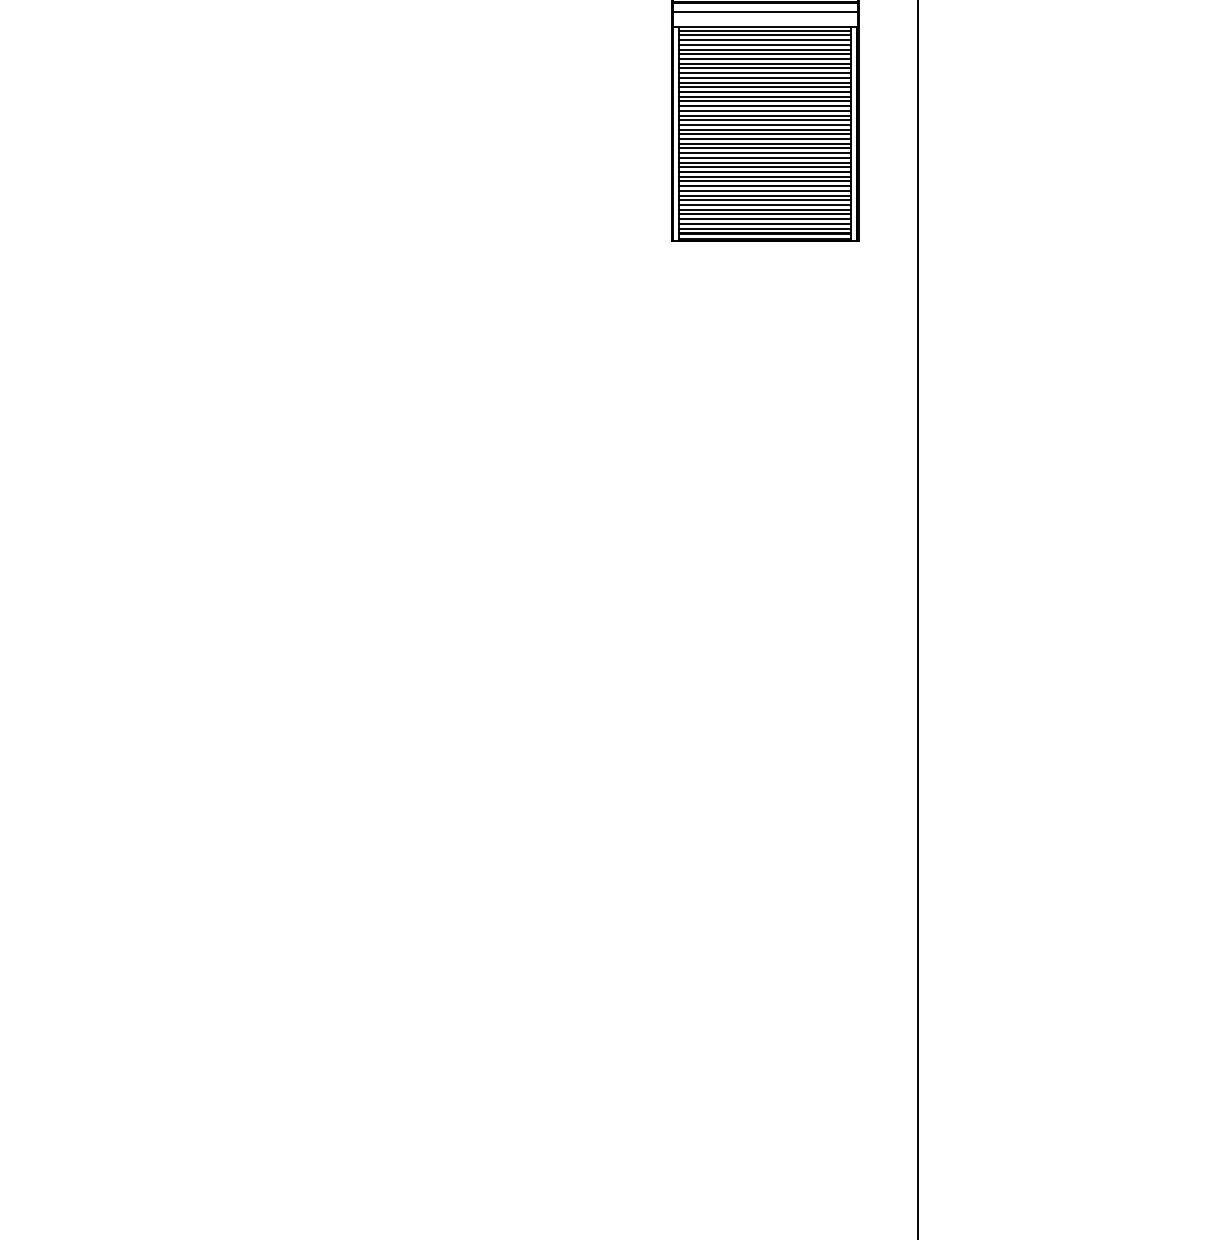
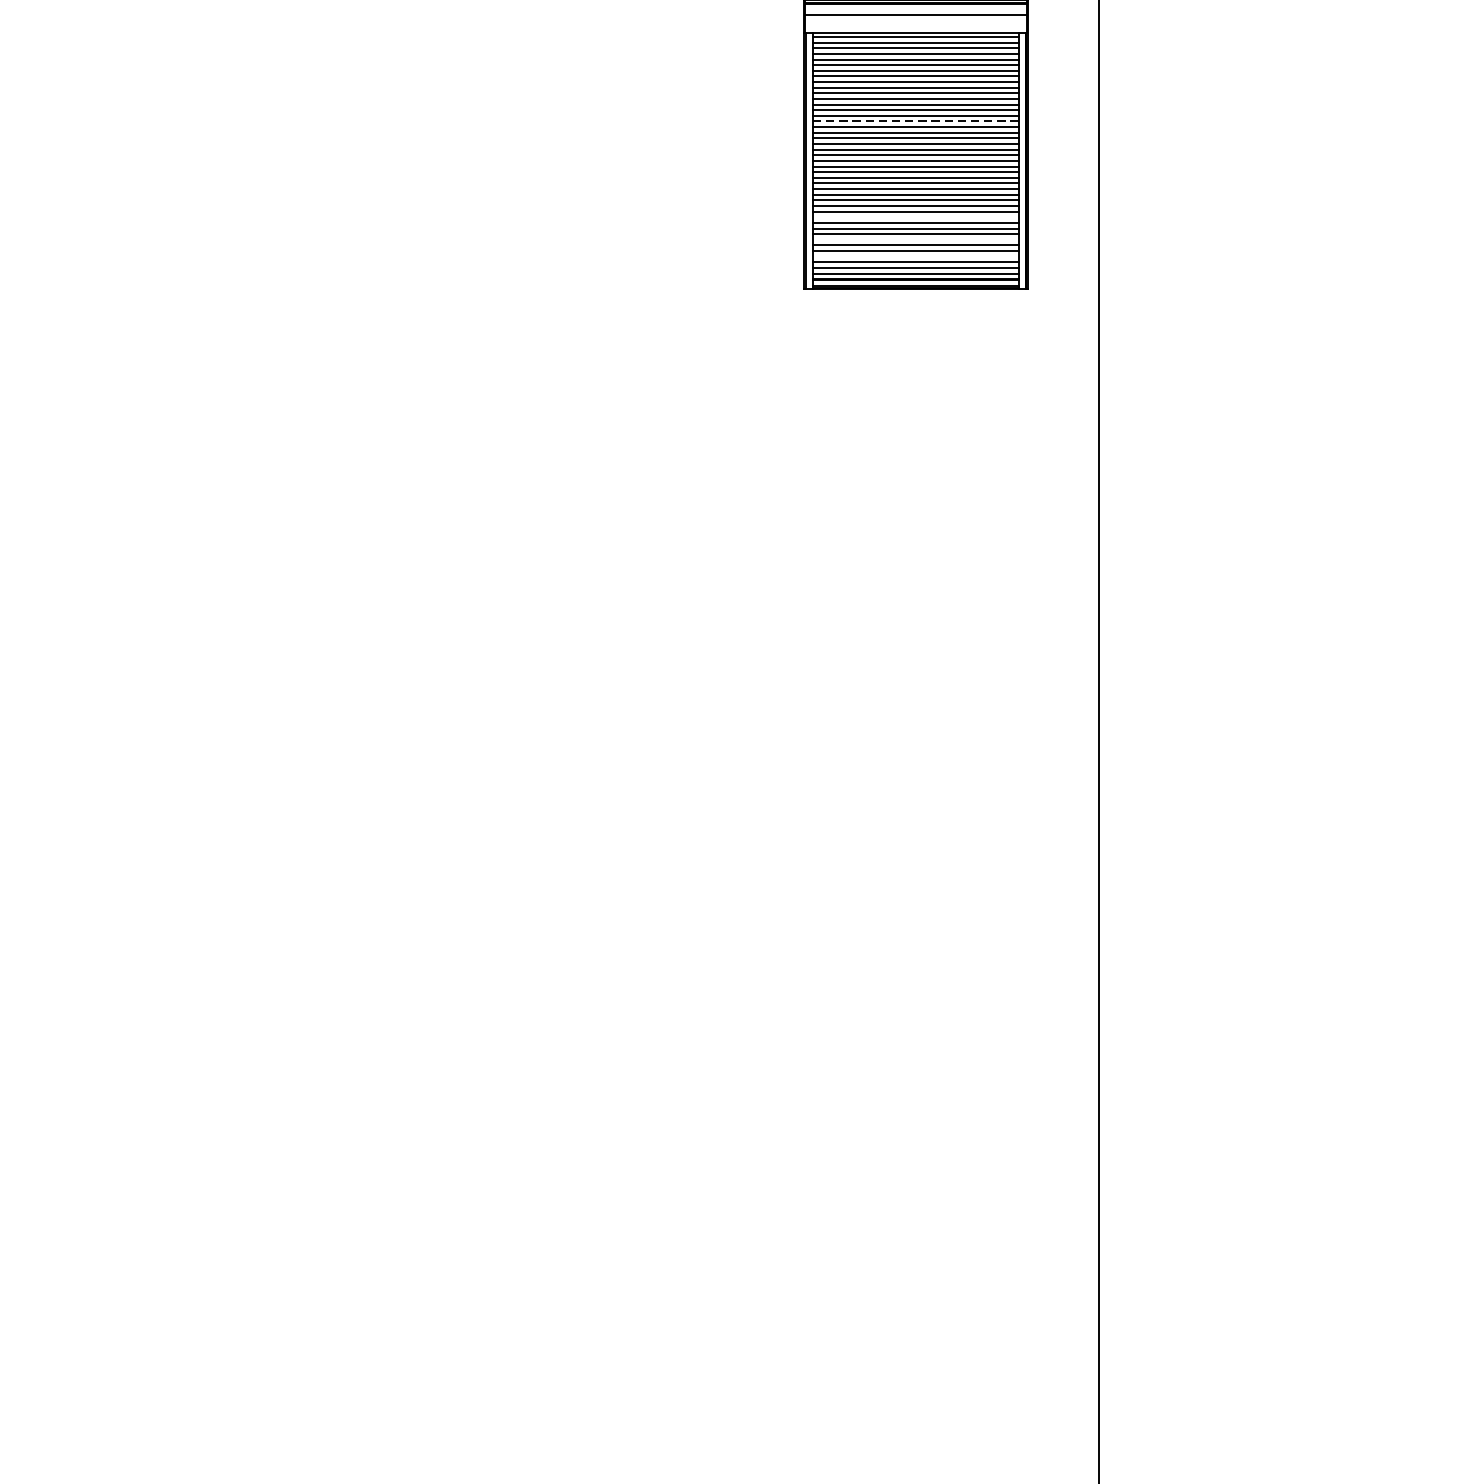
line: (765, 101) -> (916, 121), solid -> dashed
line: (765, 181) -> (916, 217), removed
line: (765, 200) -> (916, 240), removed
line: (765, 214) -> (916, 256), removed

